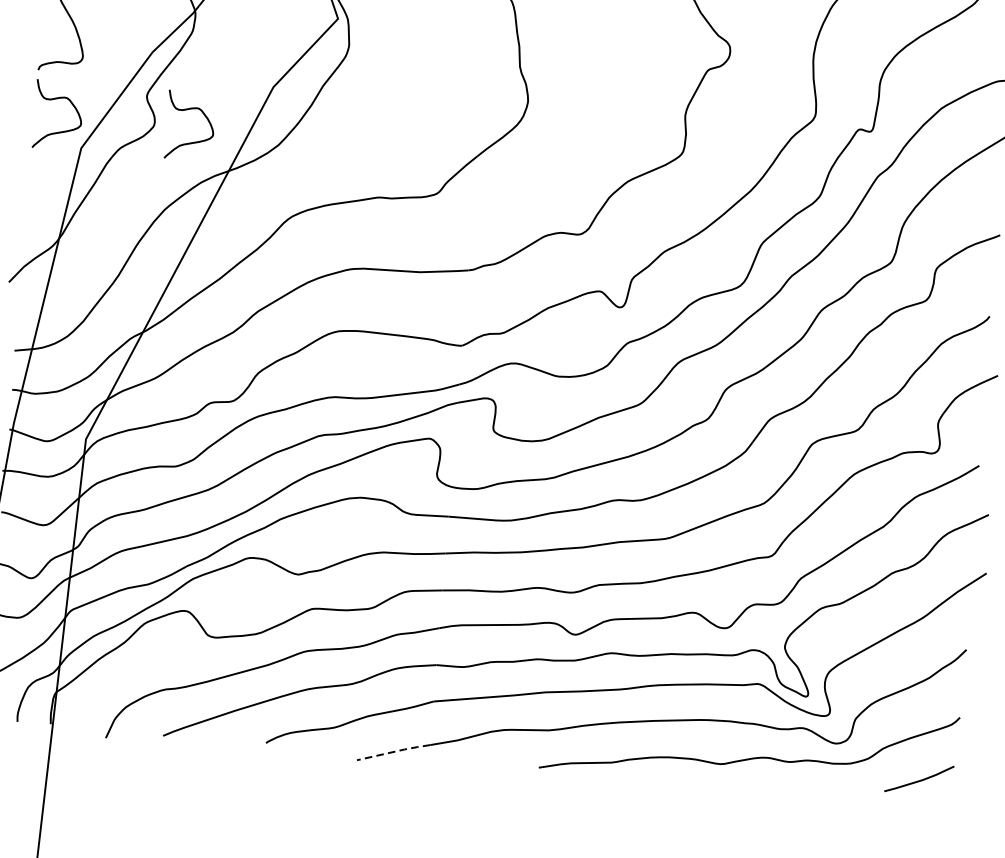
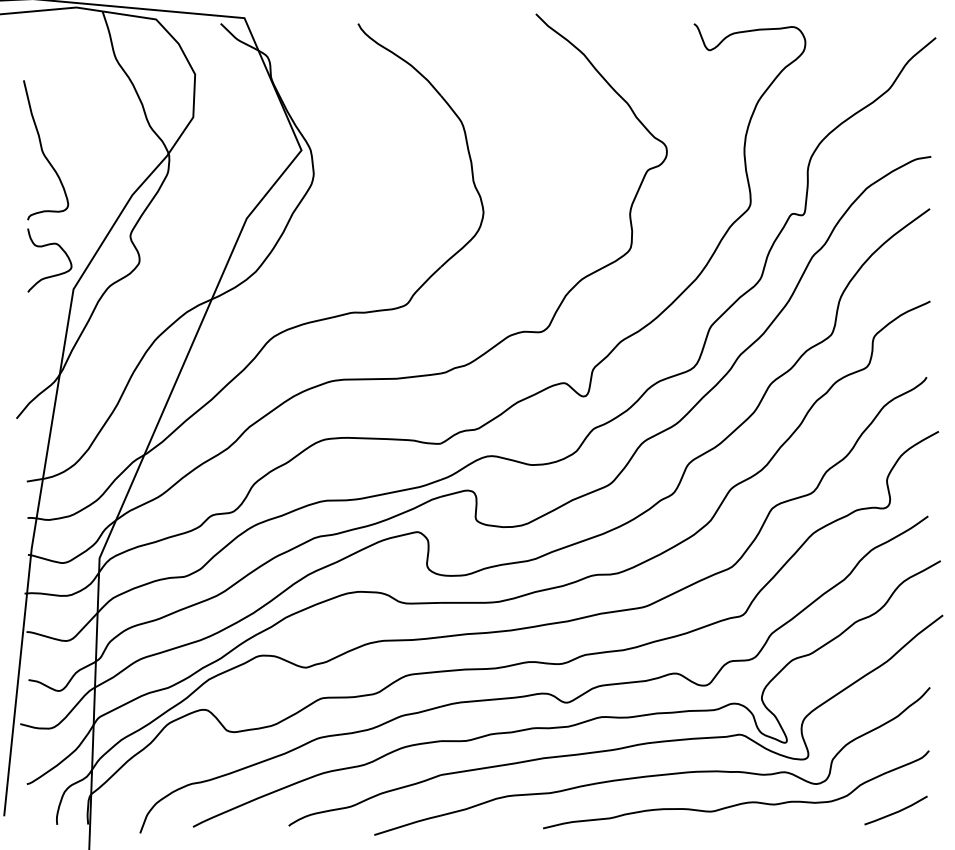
curve: (188, 110) -> (169, 246), removed
line: (394, 751) -> (408, 824), dashed -> solid

